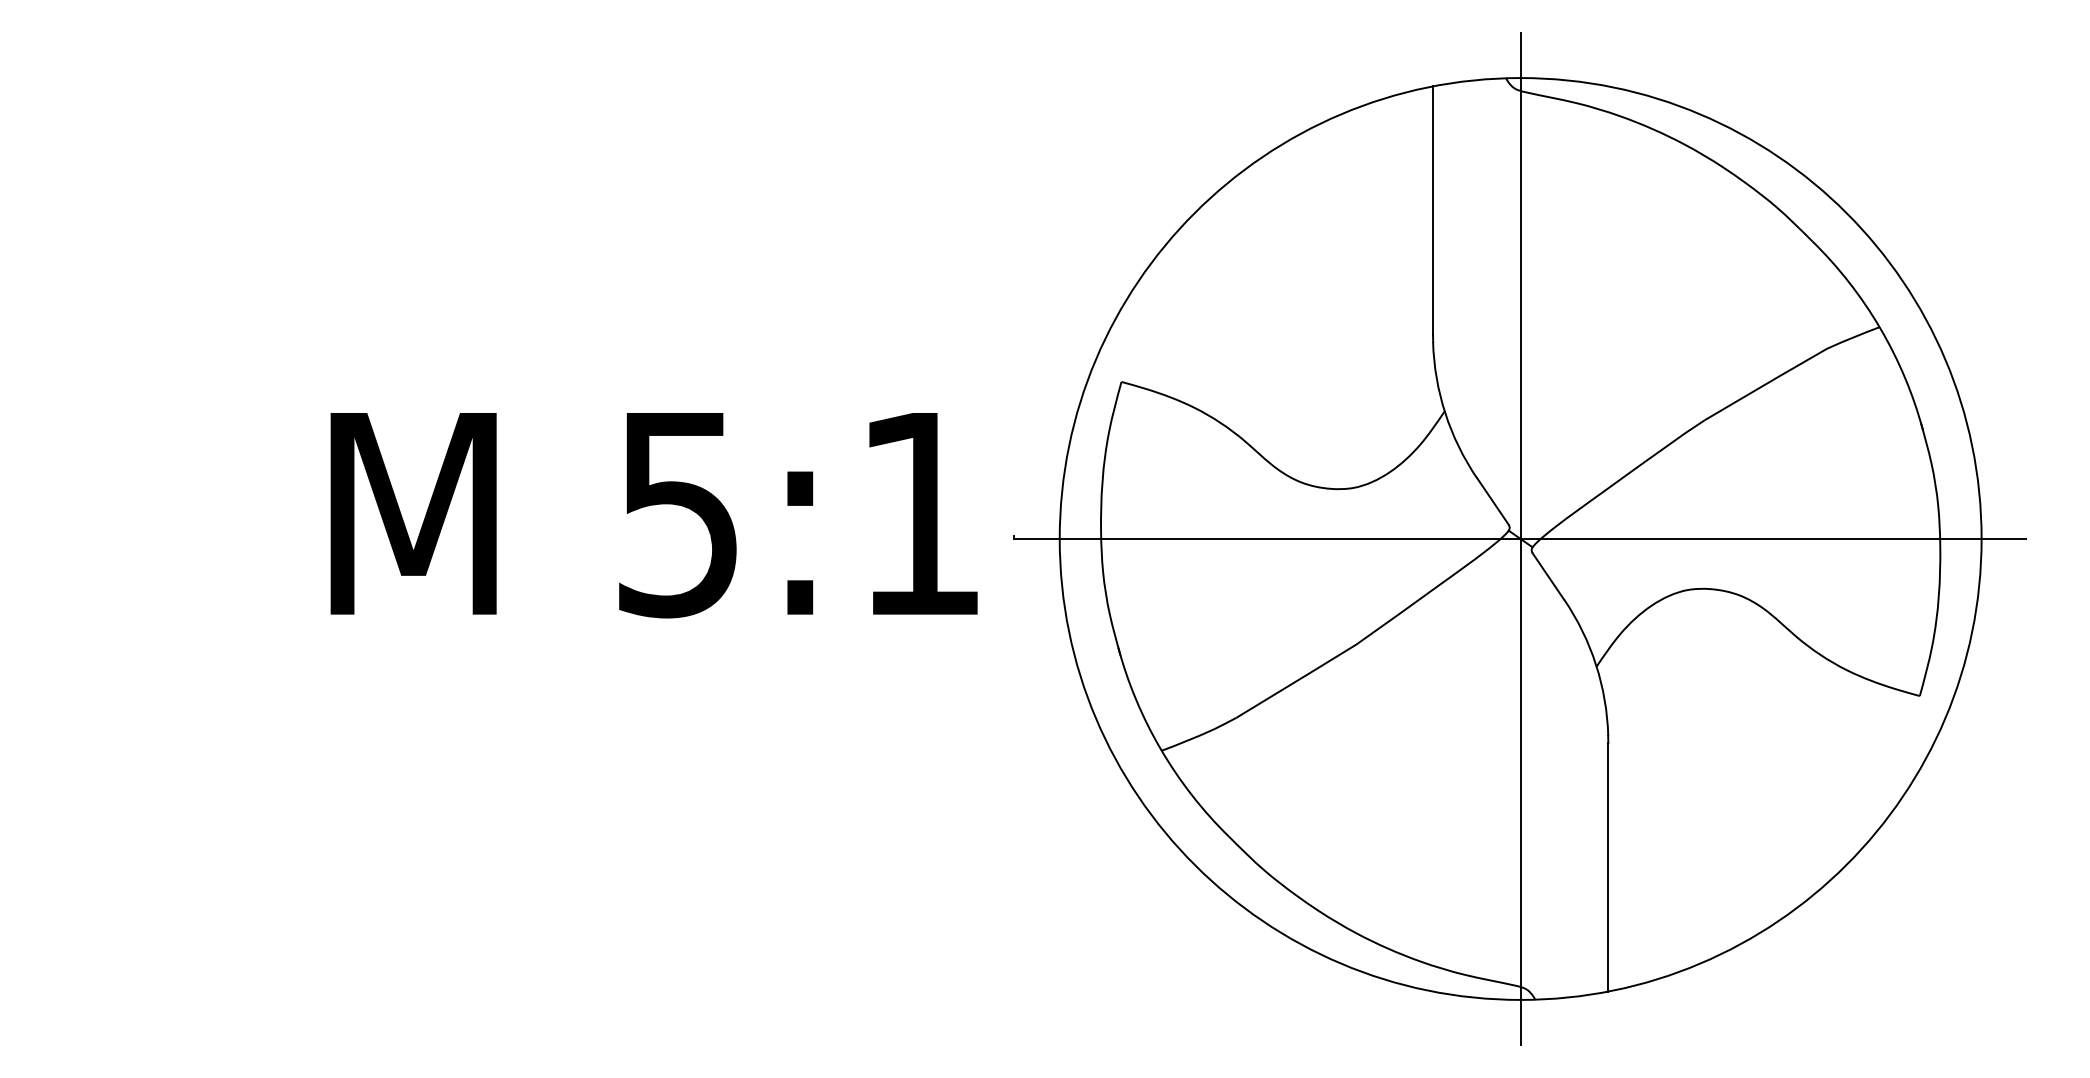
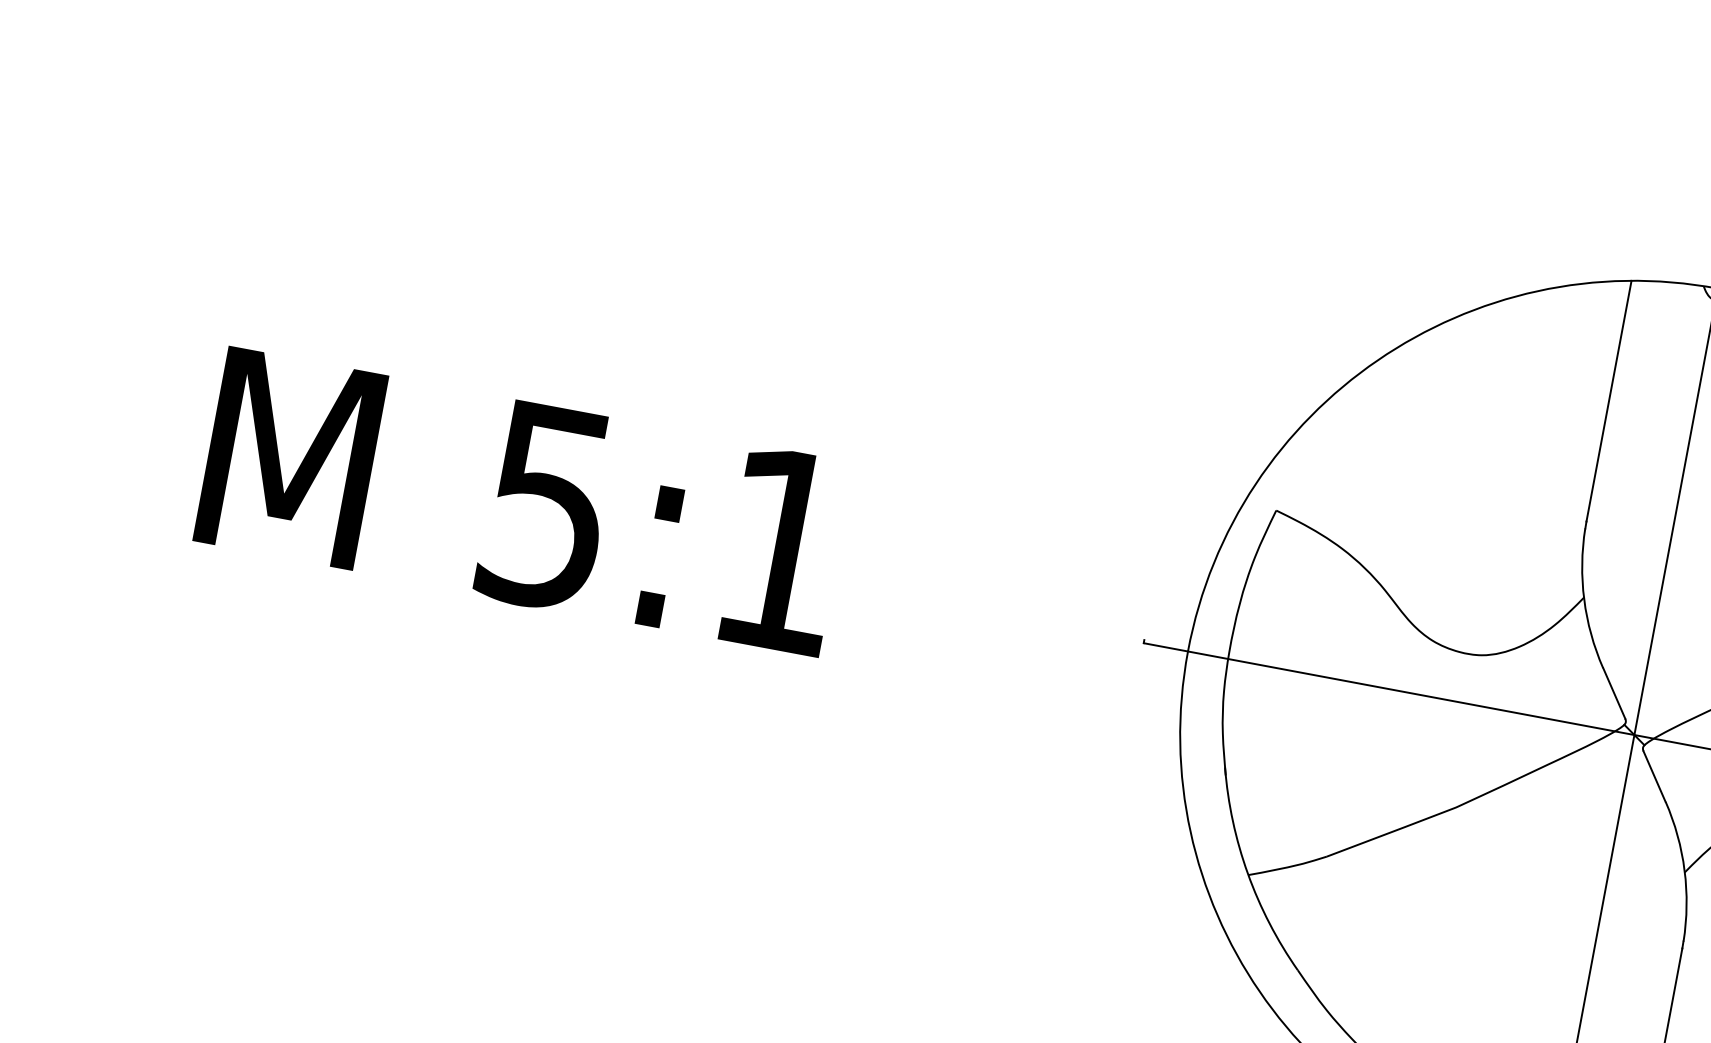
text: (653, 515) -> (522, 503), moved

